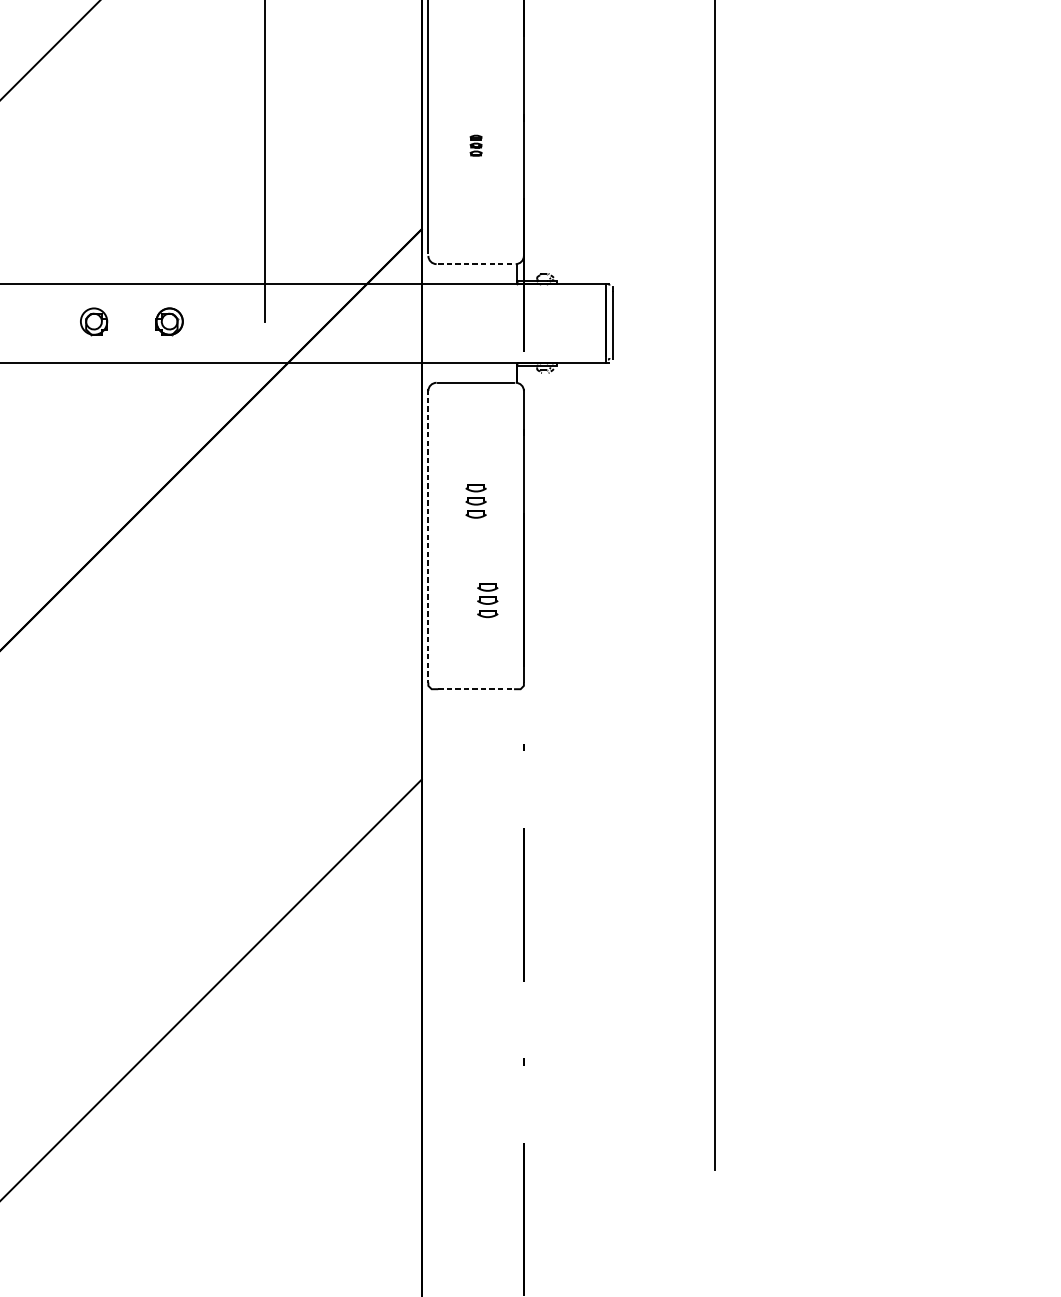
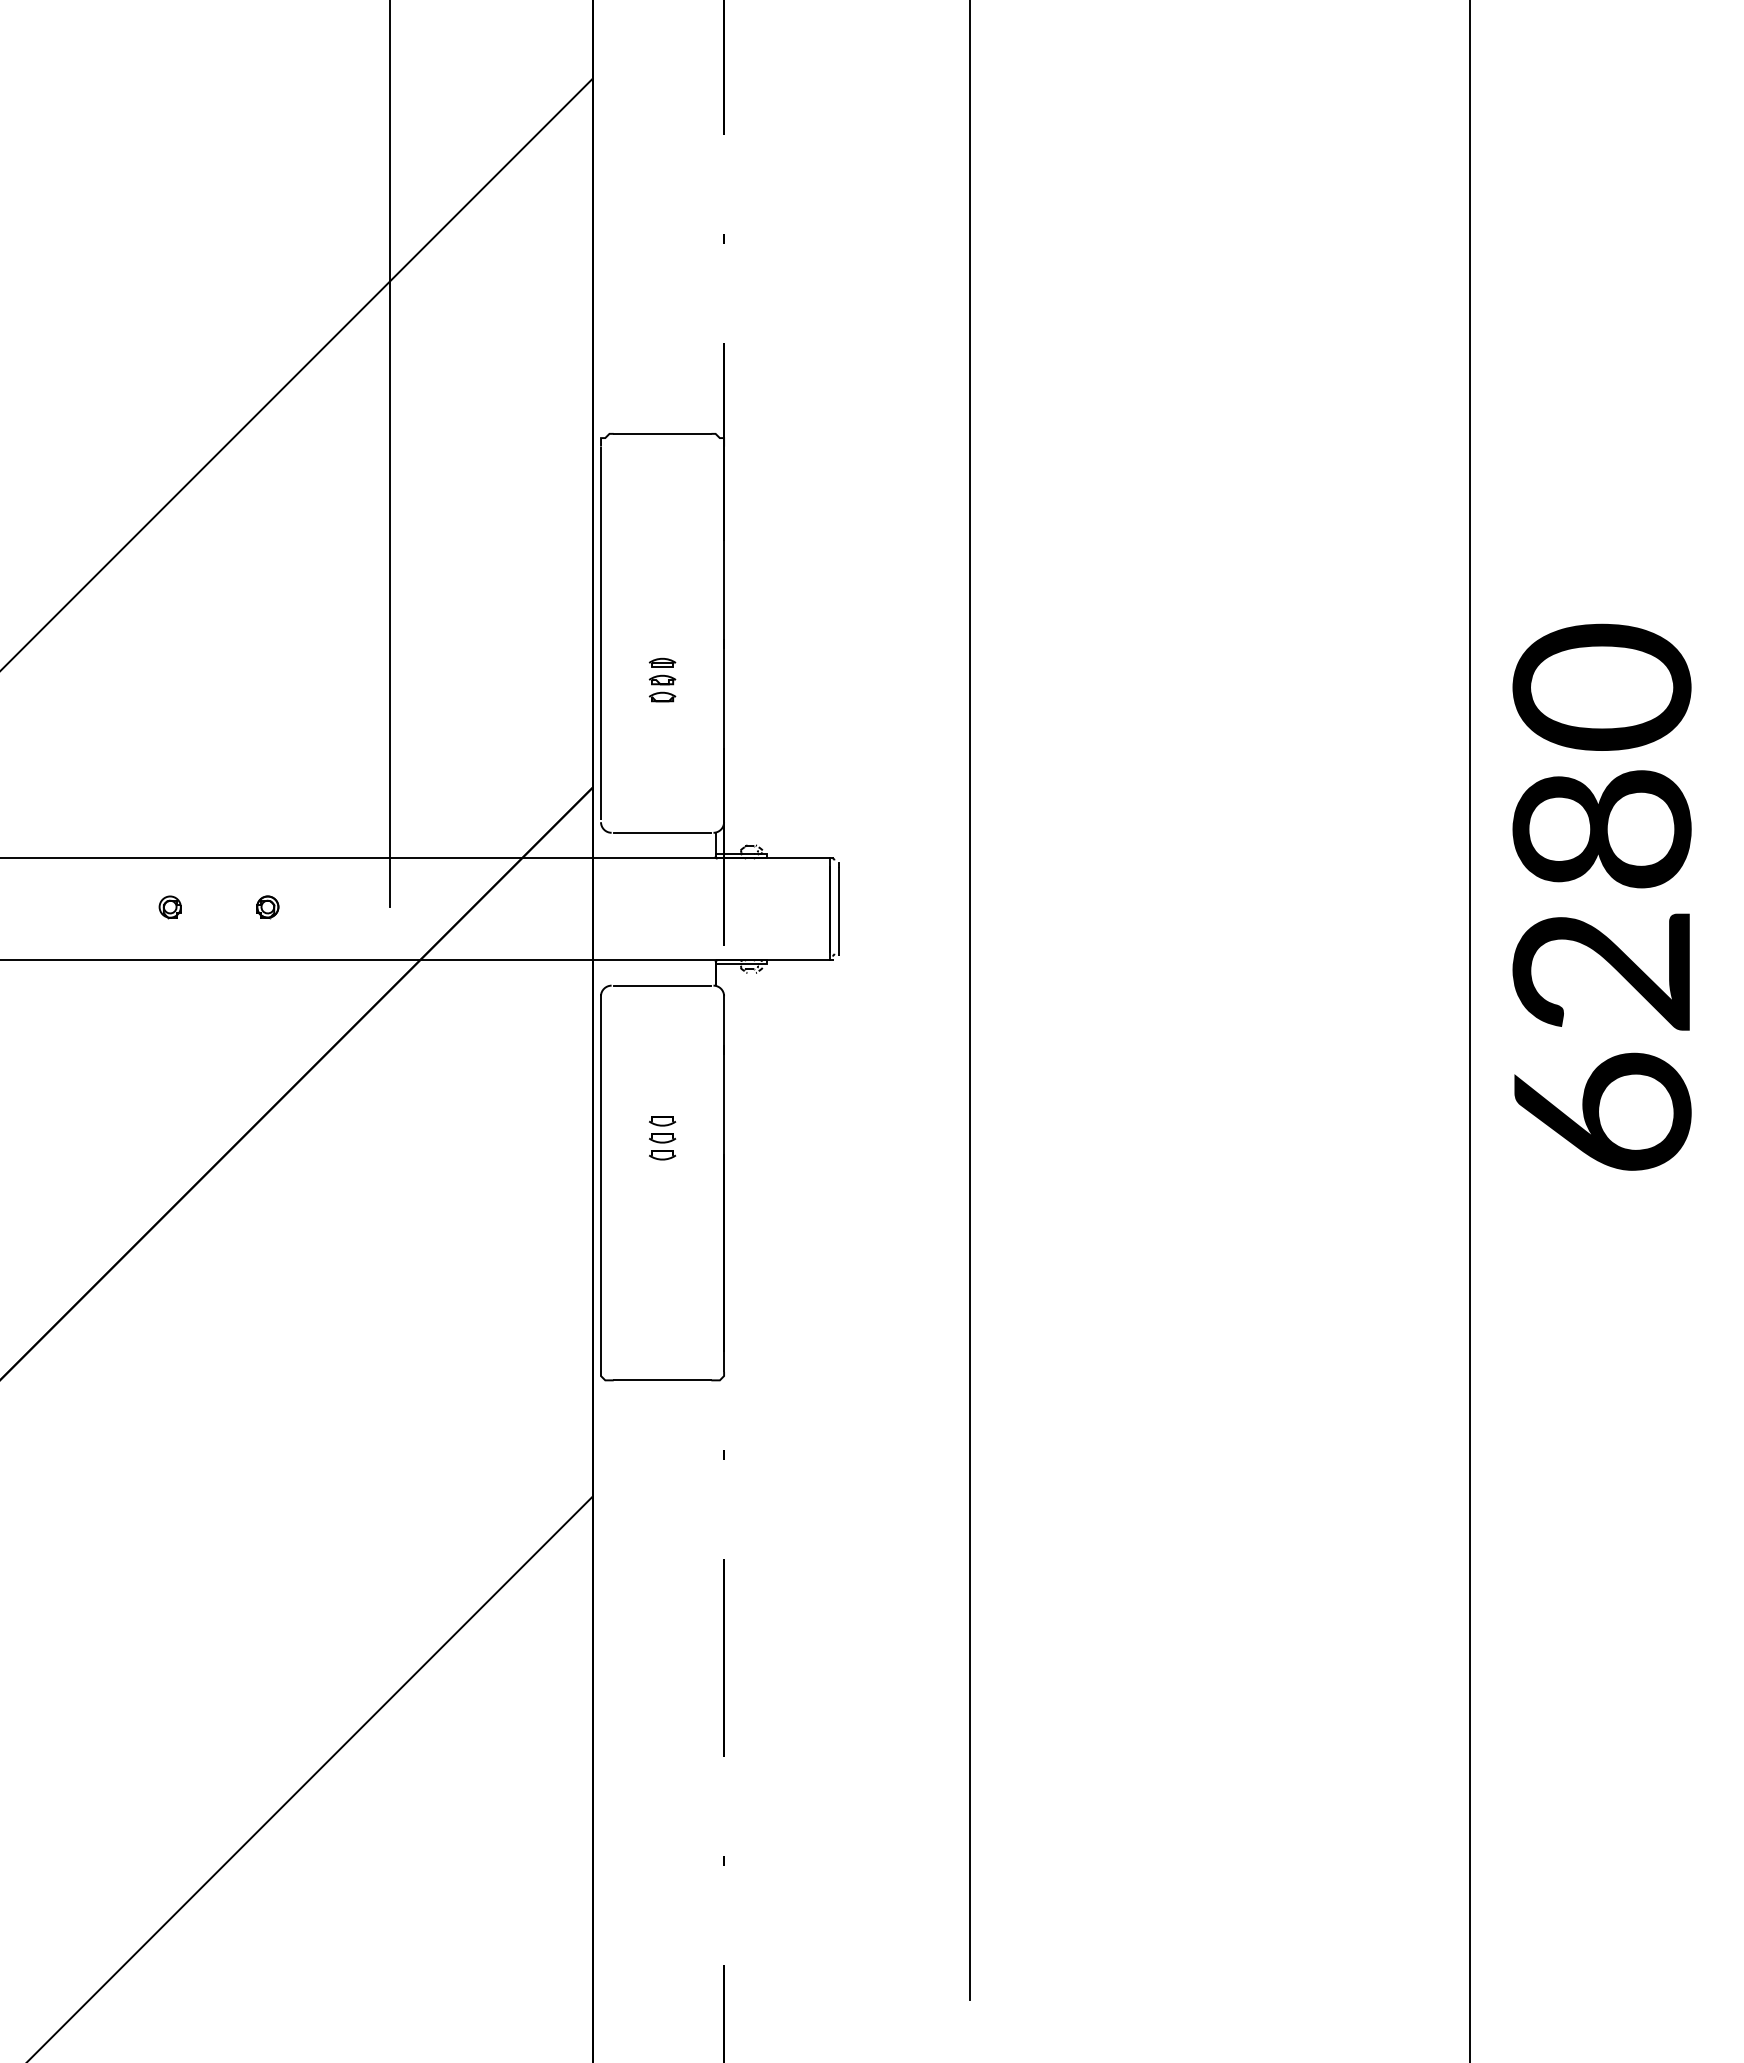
part: (476, 145) -> (662, 679), size x1.67
line: (476, 263) -> (662, 832), dashed -> solid
part: (93, 322) -> (169, 907), size x0.62
part: (169, 322) -> (267, 907), size x0.62
line: (427, 535) -> (600, 1182), dashed -> solid
part: (487, 600) -> (677, 1266), removed
line: (476, 689) -> (662, 1380), dashed -> solid

